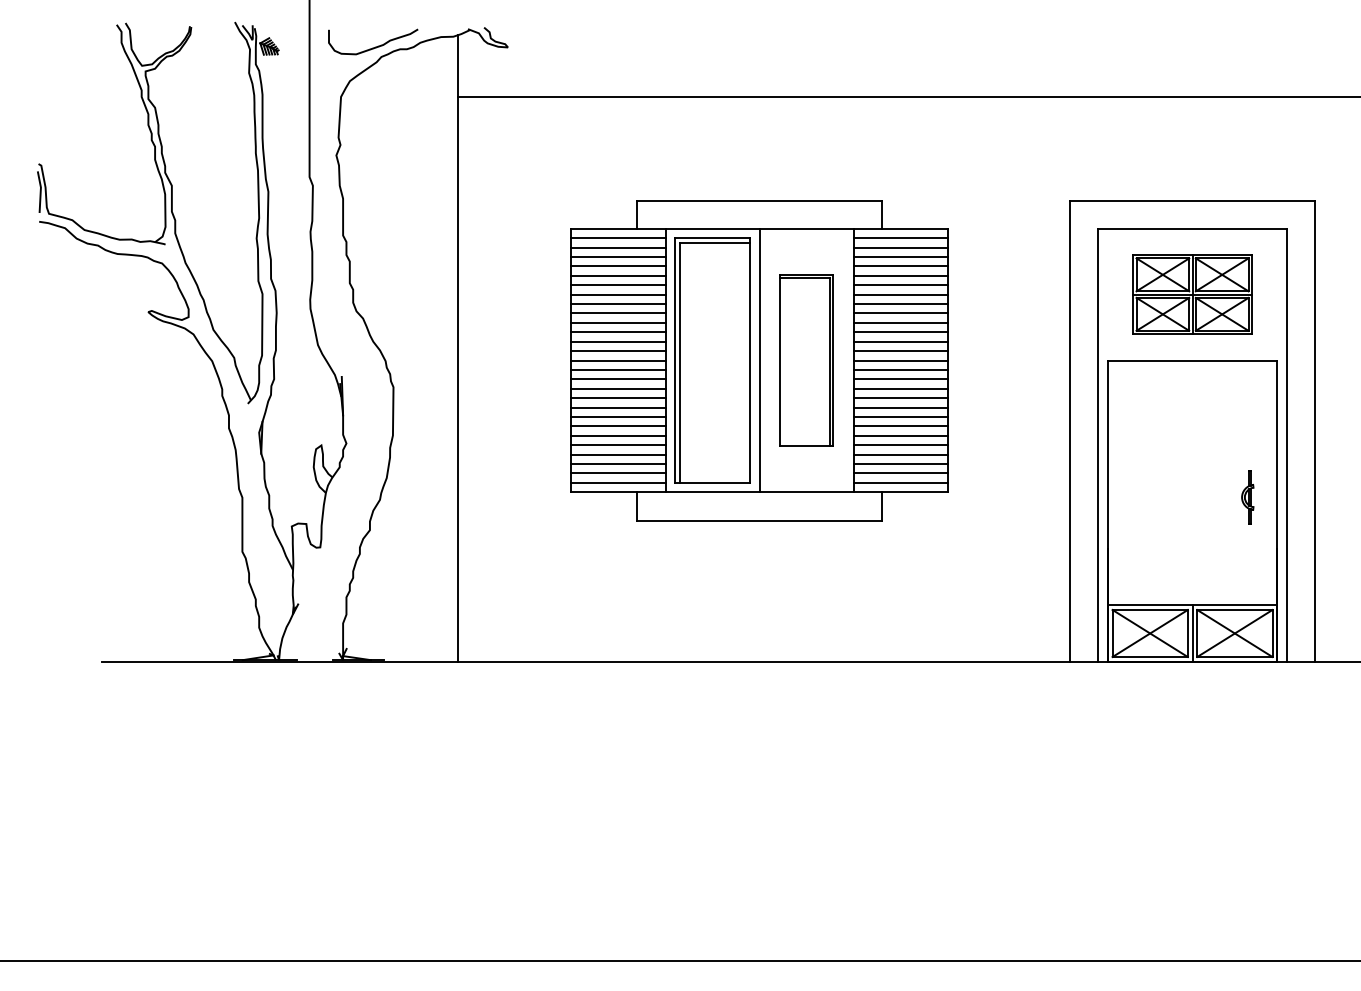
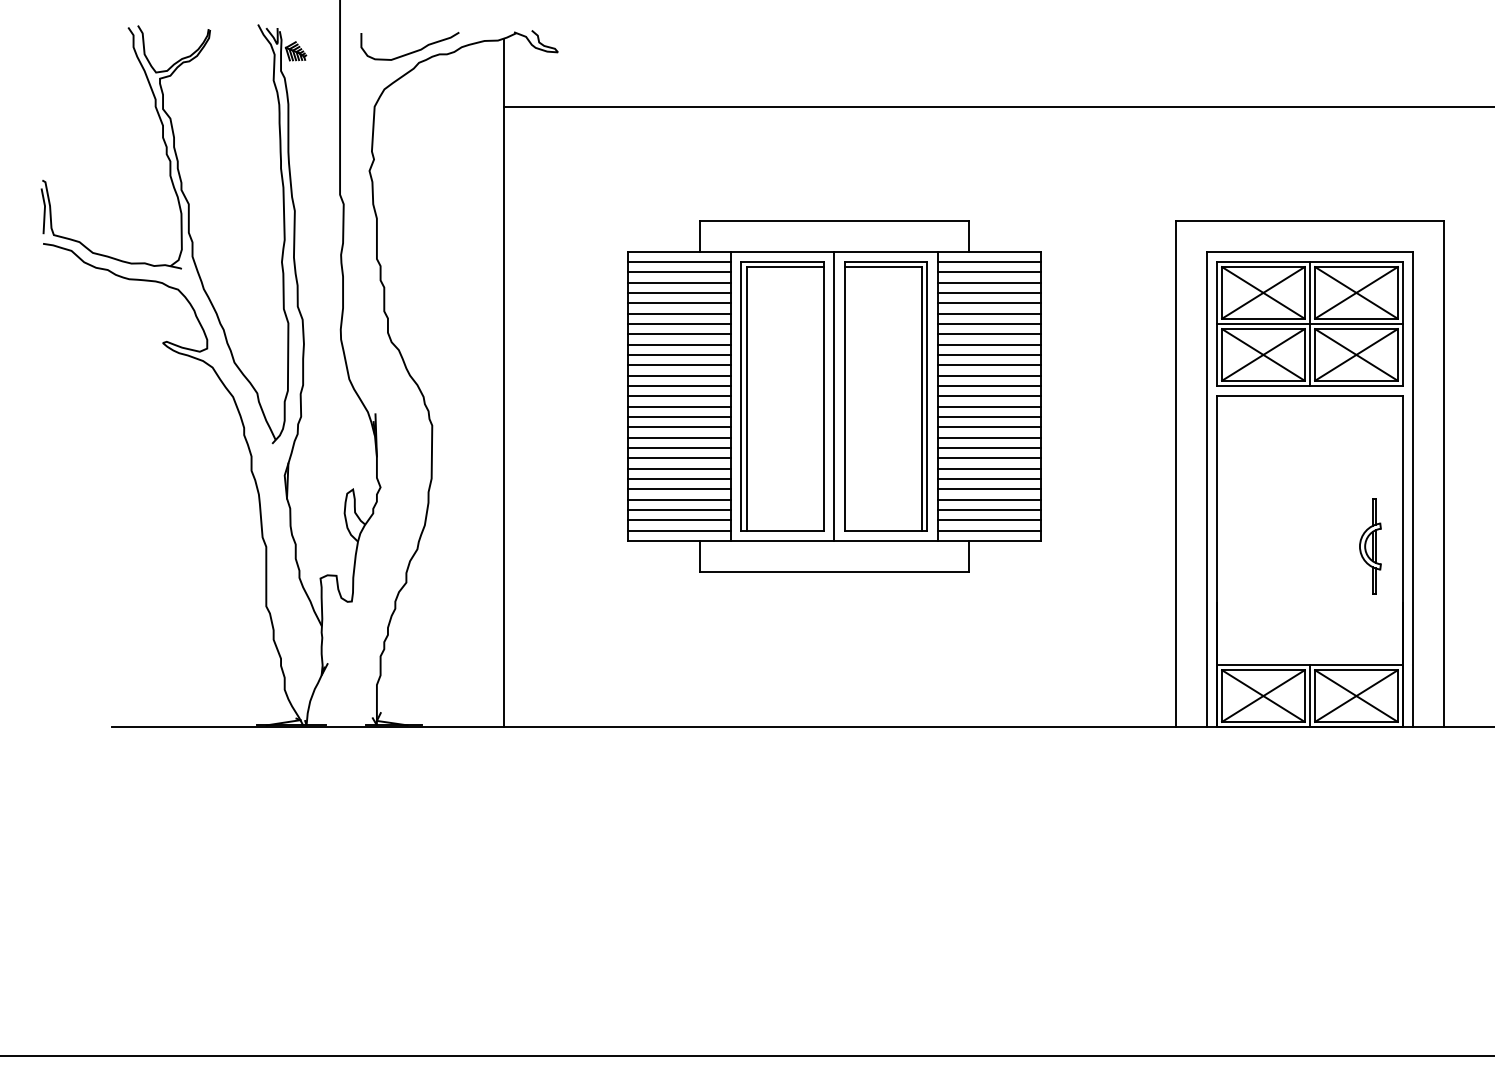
part: (1192, 294) -> (1309, 323), size x1.43
part: (806, 360) -> (885, 396), size x1.43
part: (1247, 497) -> (1370, 546), size x1.67

